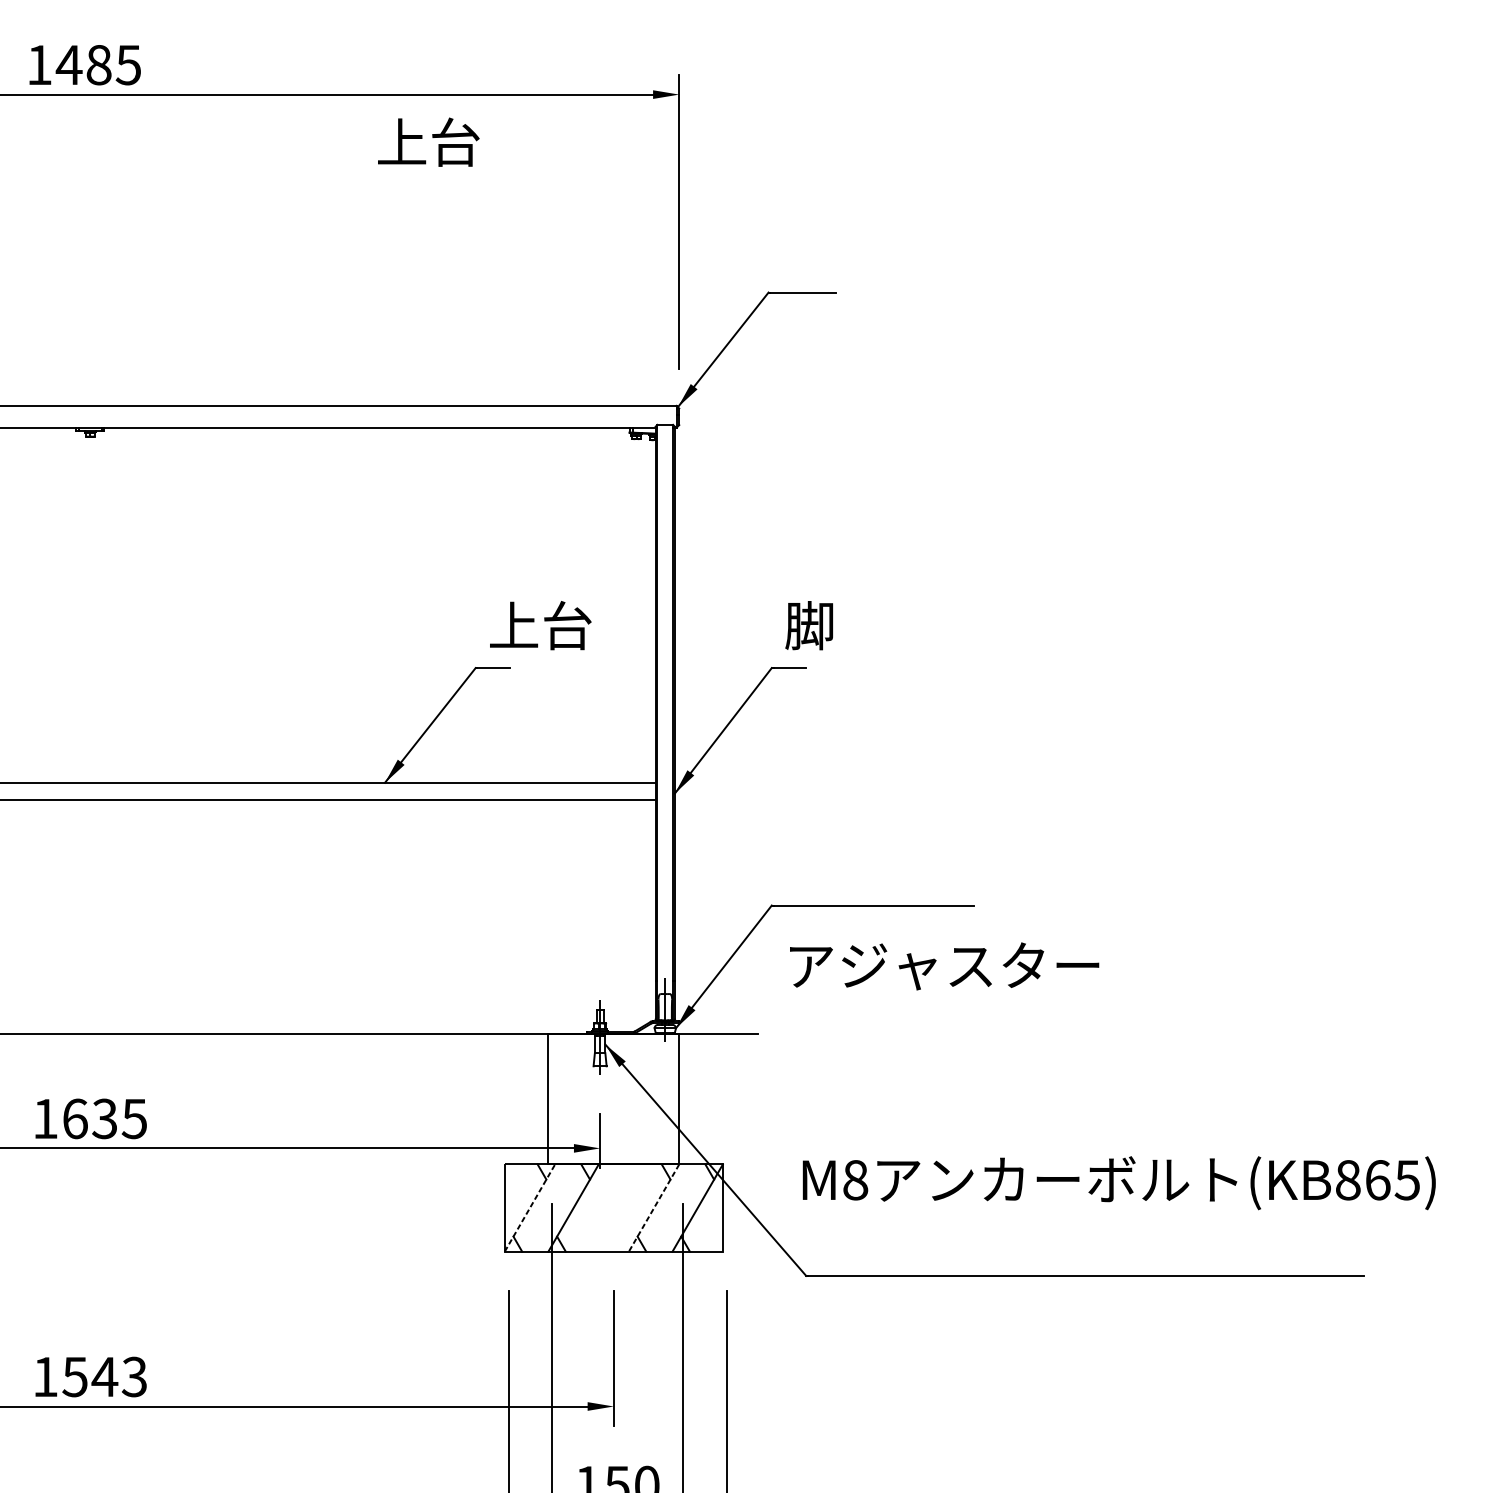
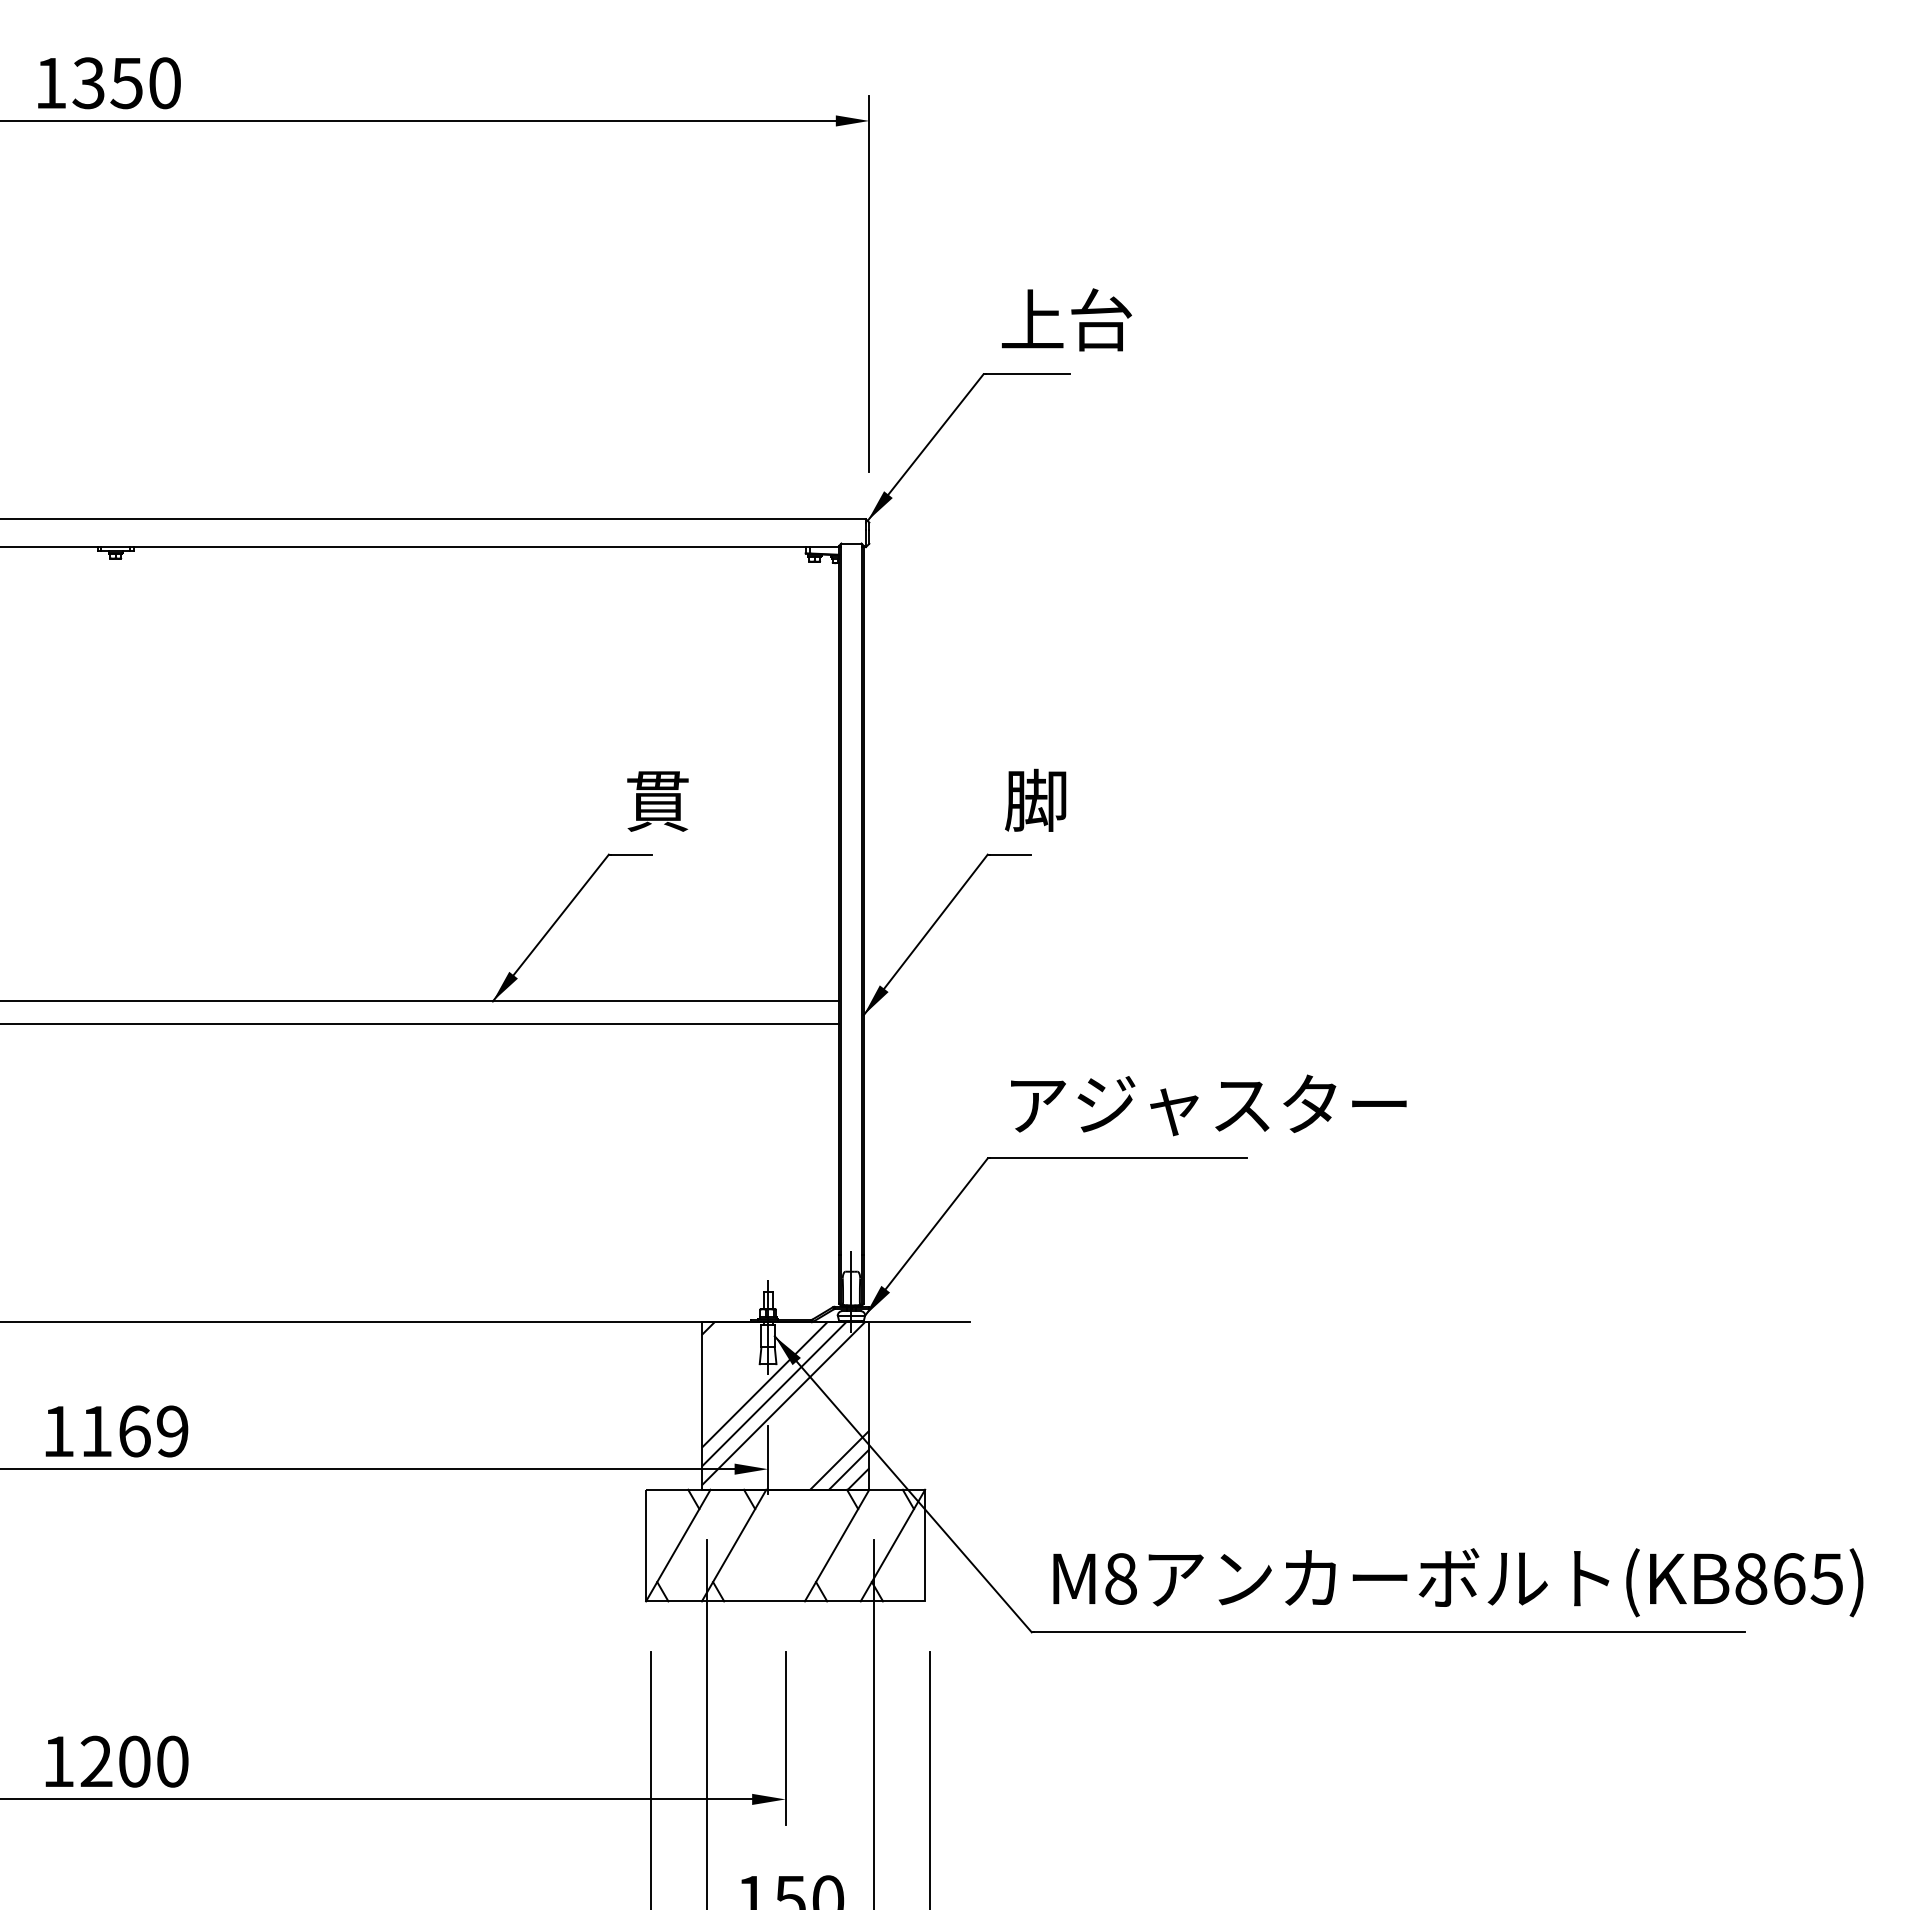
text: (97, 65) -> (125, 83), 1485 -> 1350
text: (428, 141) -> (1066, 319), moved
text: (541, 624) -> (692, 799), 上台 -> 貫
text: (944, 966) -> (1208, 1105), moved
hatch: (613, 1098) -> (785, 1405), added
text: (104, 1118) -> (134, 1431), 1635 -> 1169
text: (1119, 1183) -> (1458, 1582), moved
line: (530, 1208) -> (678, 1545), dashed -> solid
line: (653, 1208) -> (836, 1546), dashed -> solid
text: (104, 1376) -> (134, 1761), 1543 -> 1200

